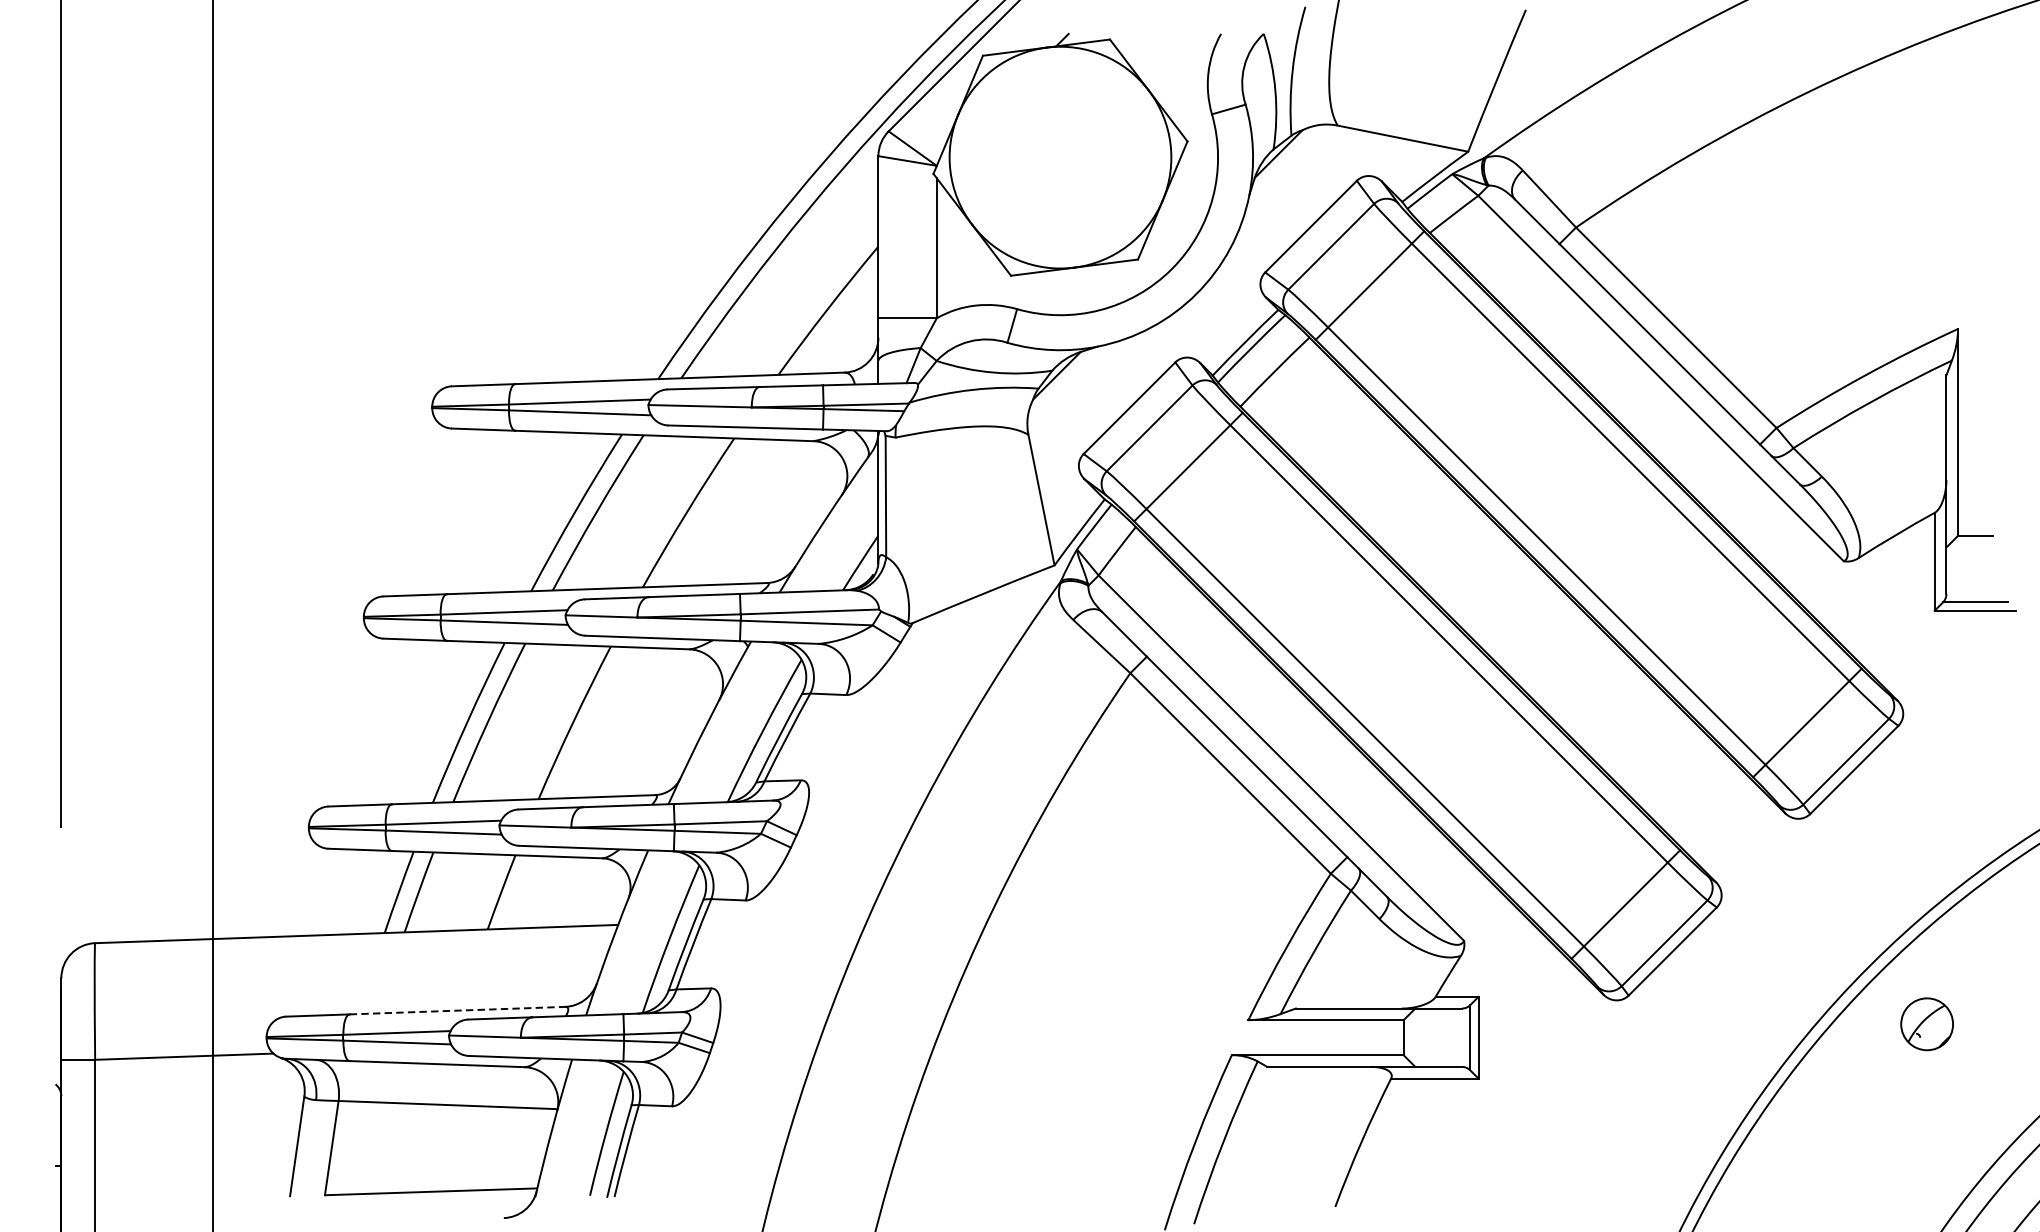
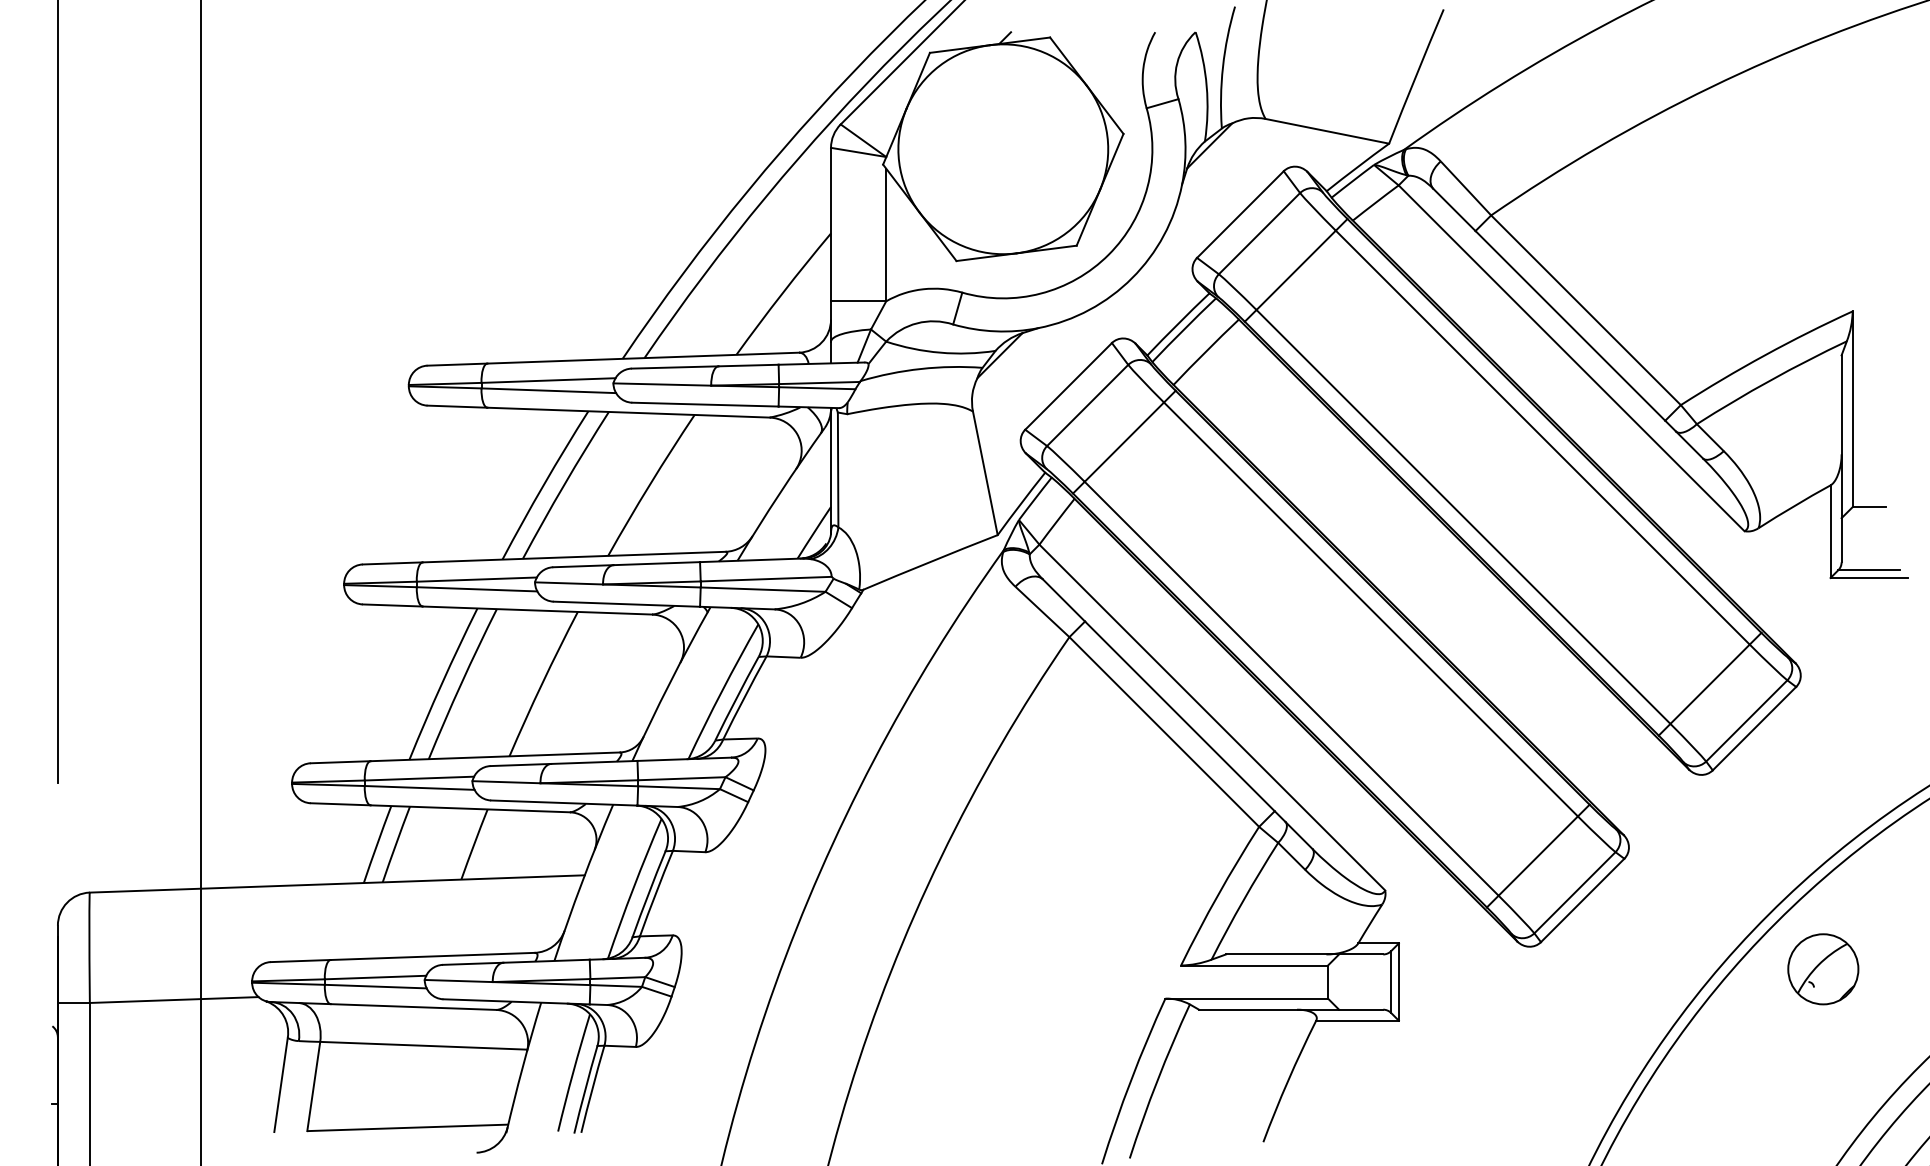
line: (457, 1010) -> (432, 956), dashed -> solid
part: (1927, 1024) -> (1823, 969), size x1.43

